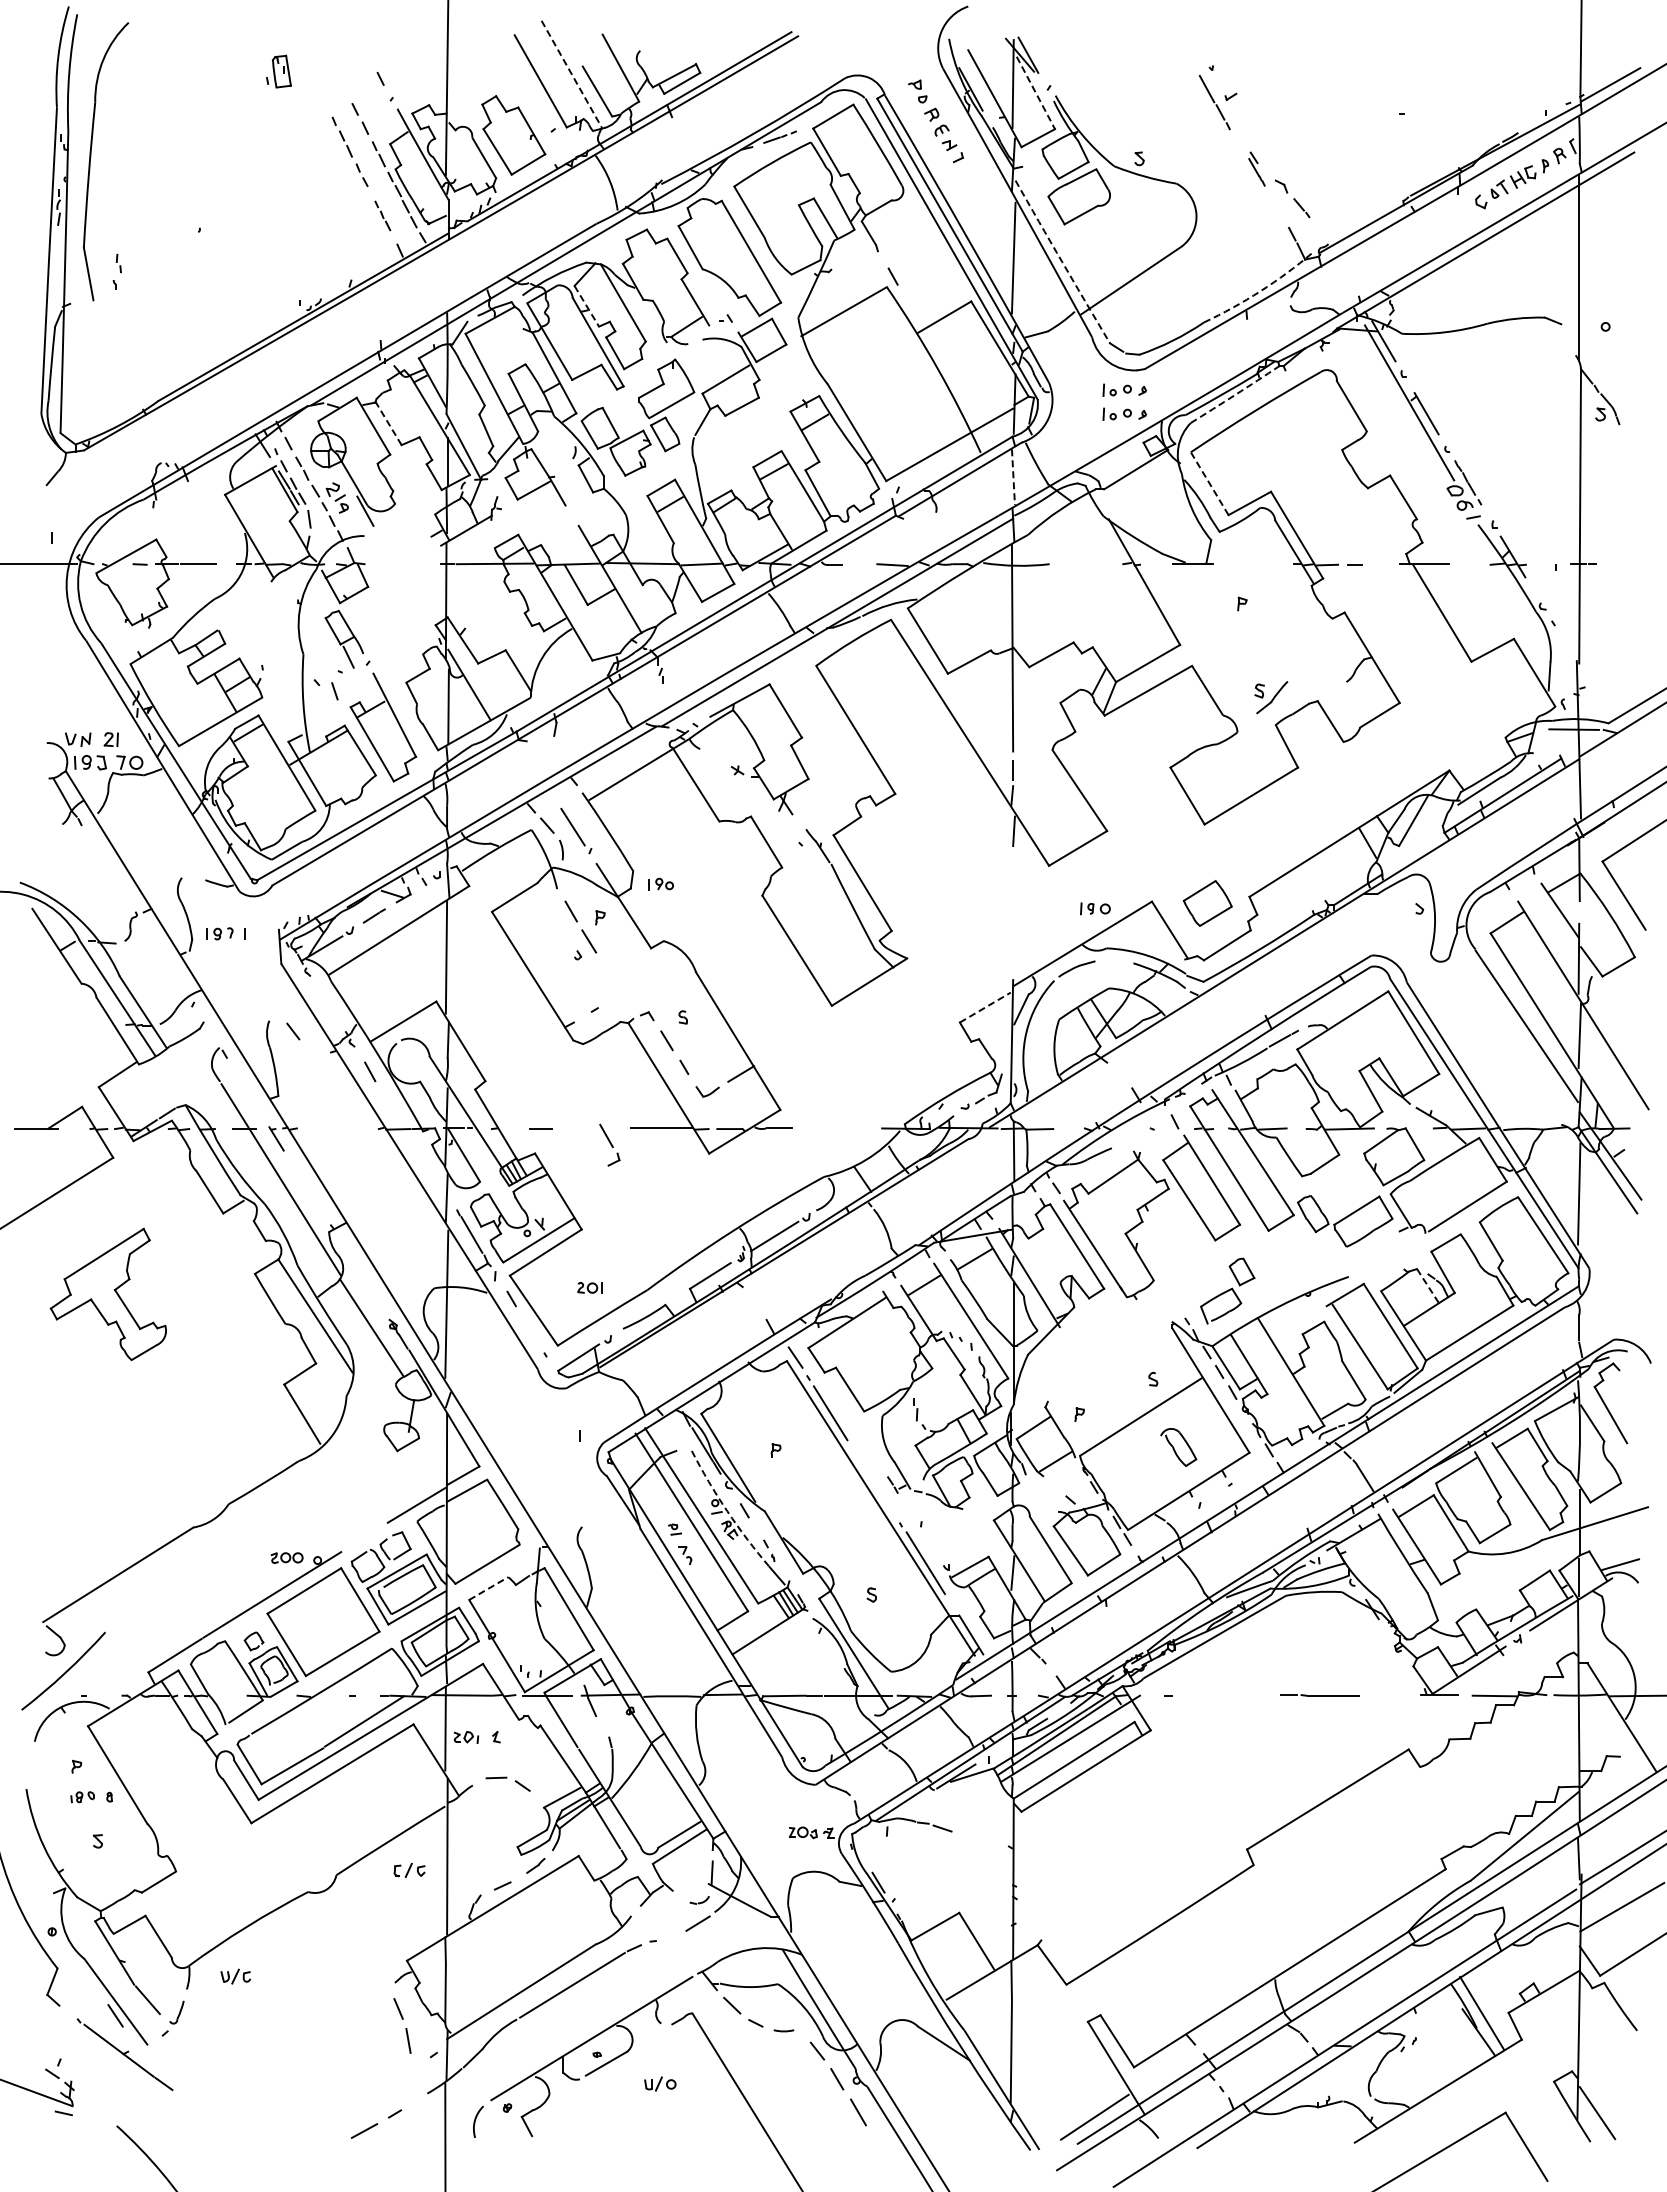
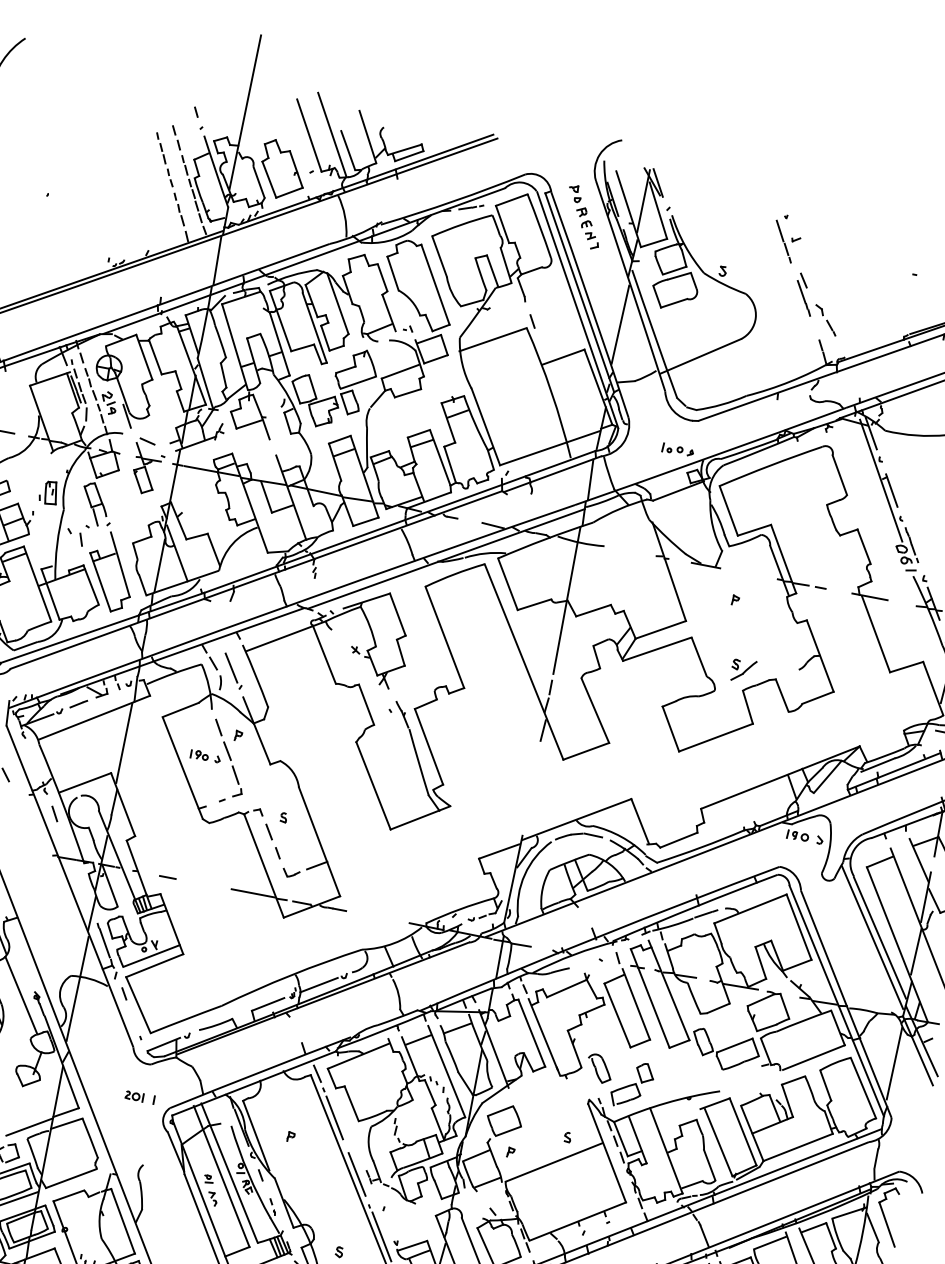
part: (278, 71) -> (48, 492), moved
line: (572, 74) -> (332, 135), dashed -> solid
line: (1035, 92) -> (658, 210), dashed -> solid
part: (1256, 168) -> (804, 293), size x1.67
part: (382, 215) -> (179, 209), size x1.43
arc: (1062, 262) -> (654, 334), dashed -> solid
line: (447, 275) -> (217, 260), added
arc: (1260, 291) -> (790, 381), dashed -> solid
line: (586, 306) -> (311, 301), dashed -> solid
part: (1124, 389) -> (681, 432), removed
arc: (1235, 394) -> (759, 451), dashed -> solid
line: (388, 423) -> (155, 357), dashed -> solid
line: (1013, 477) -> (590, 479), dashed -> solid
line: (1209, 483) -> (728, 510), dashed -> solid
part: (405, 574) -> (146, 466), added
part: (660, 883) -> (199, 754), moved
part: (1207, 903) -> (504, 1121), moved
part: (1095, 908) -> (797, 835), moved
line: (1109, 960) -> (593, 834), added
line: (985, 1007) -> (499, 851), dashed -> solid
line: (1516, 1027) -> (872, 937), added
part: (609, 1144) -> (236, 781), moved
line: (1427, 1285) -> (774, 1108), dashed -> solid
part: (589, 1287) -> (134, 1095), moved
part: (1178, 1447) -> (599, 1068), moved
line: (875, 1484) -> (356, 1174), added
arc: (727, 1511) -> (248, 1173), dashed -> solid
line: (488, 1588) -> (68, 1195), dashed -> solid

